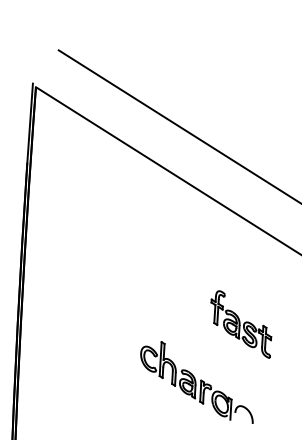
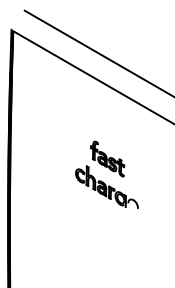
part: (241, 323) -> (107, 158), moved

